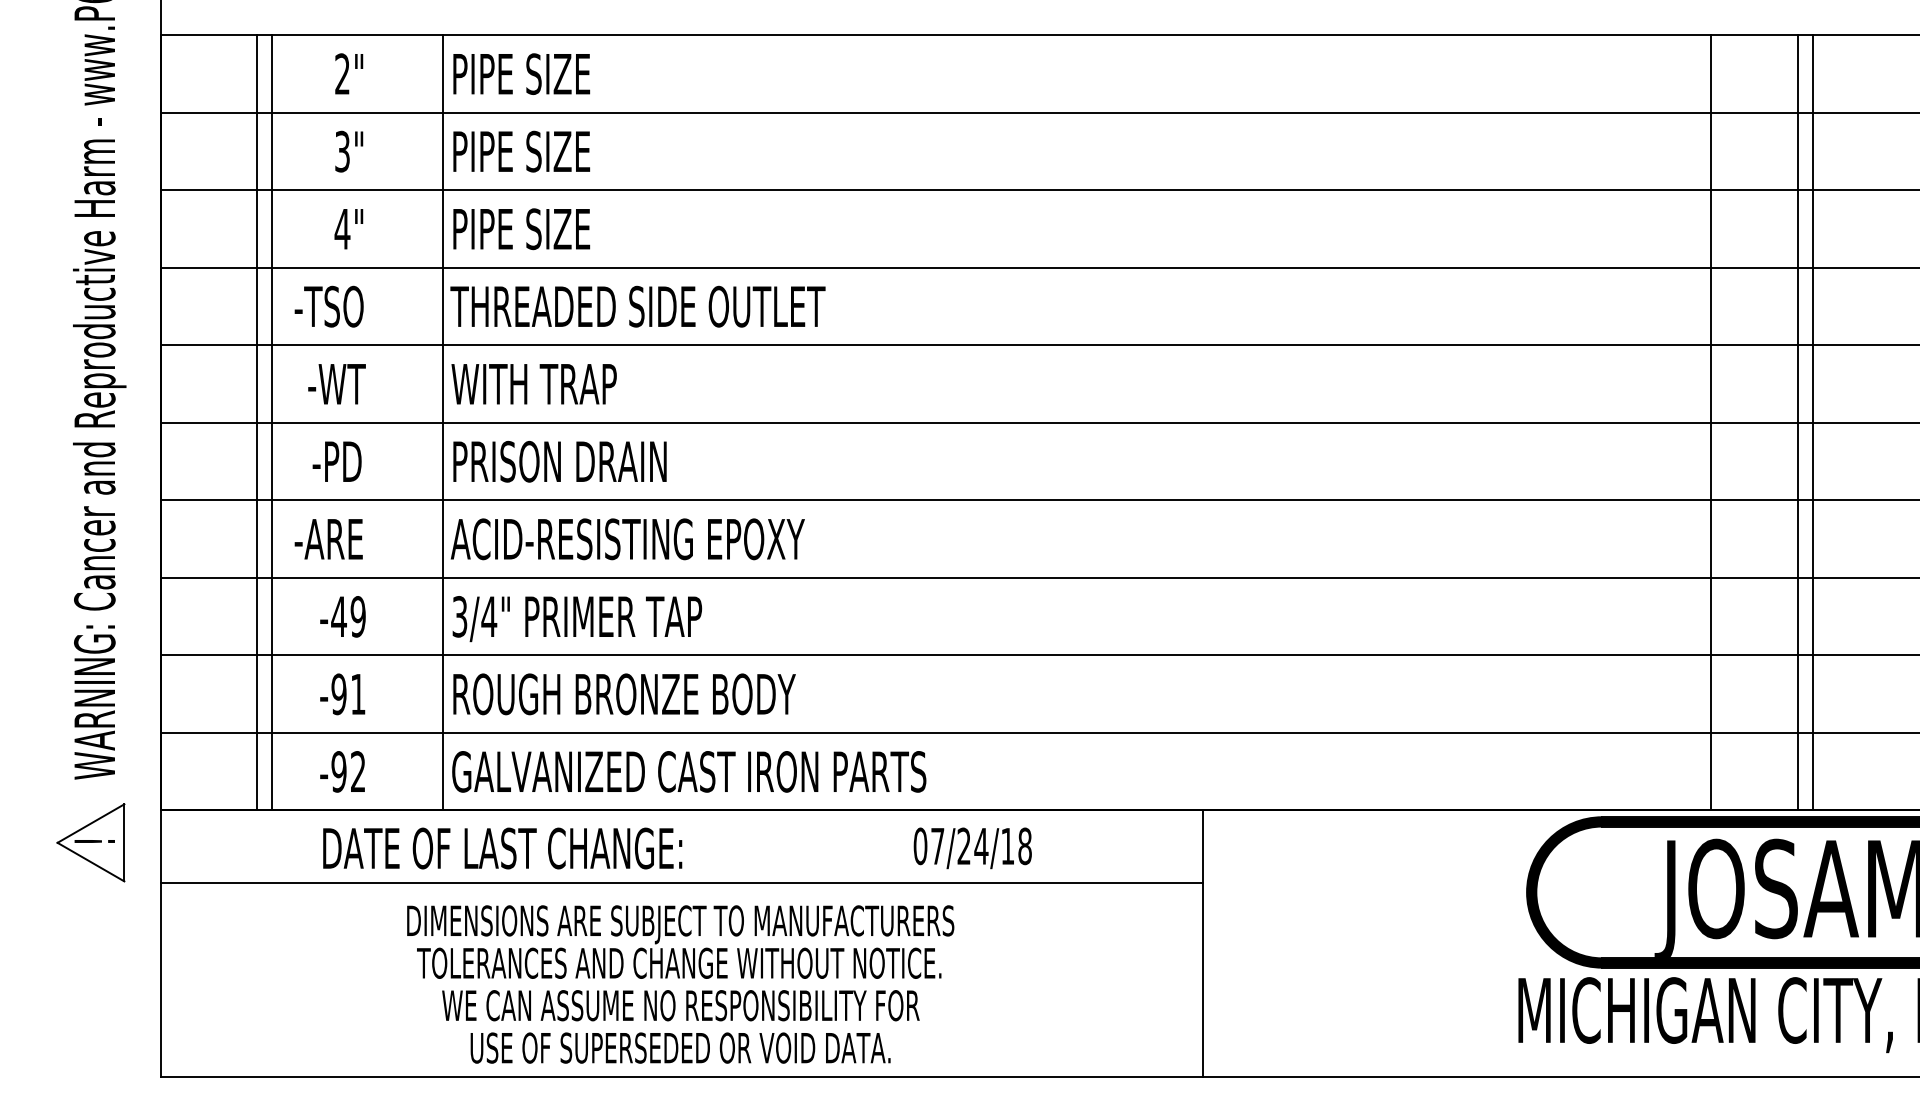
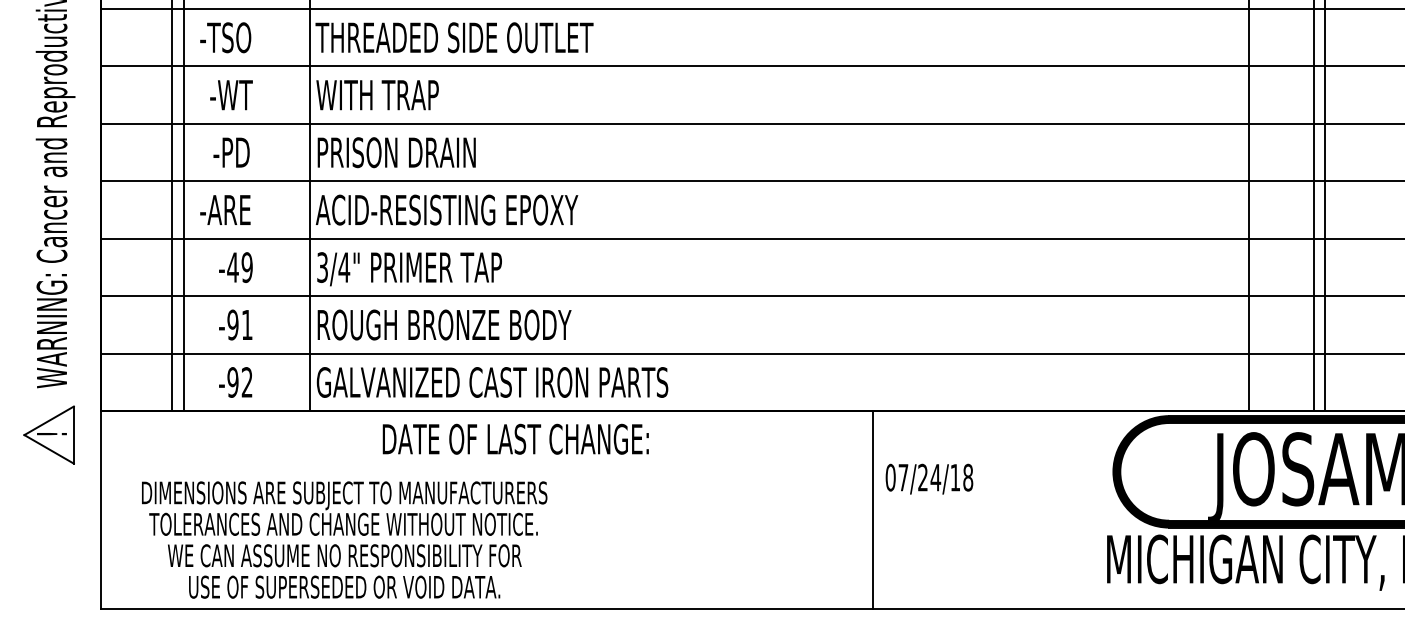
text: (502, 848) -> (515, 439), moved
text: (972, 848) -> (929, 479), moved
line: (682, 883) -> (487, 465), removed
text: (680, 984) -> (344, 540), moved

